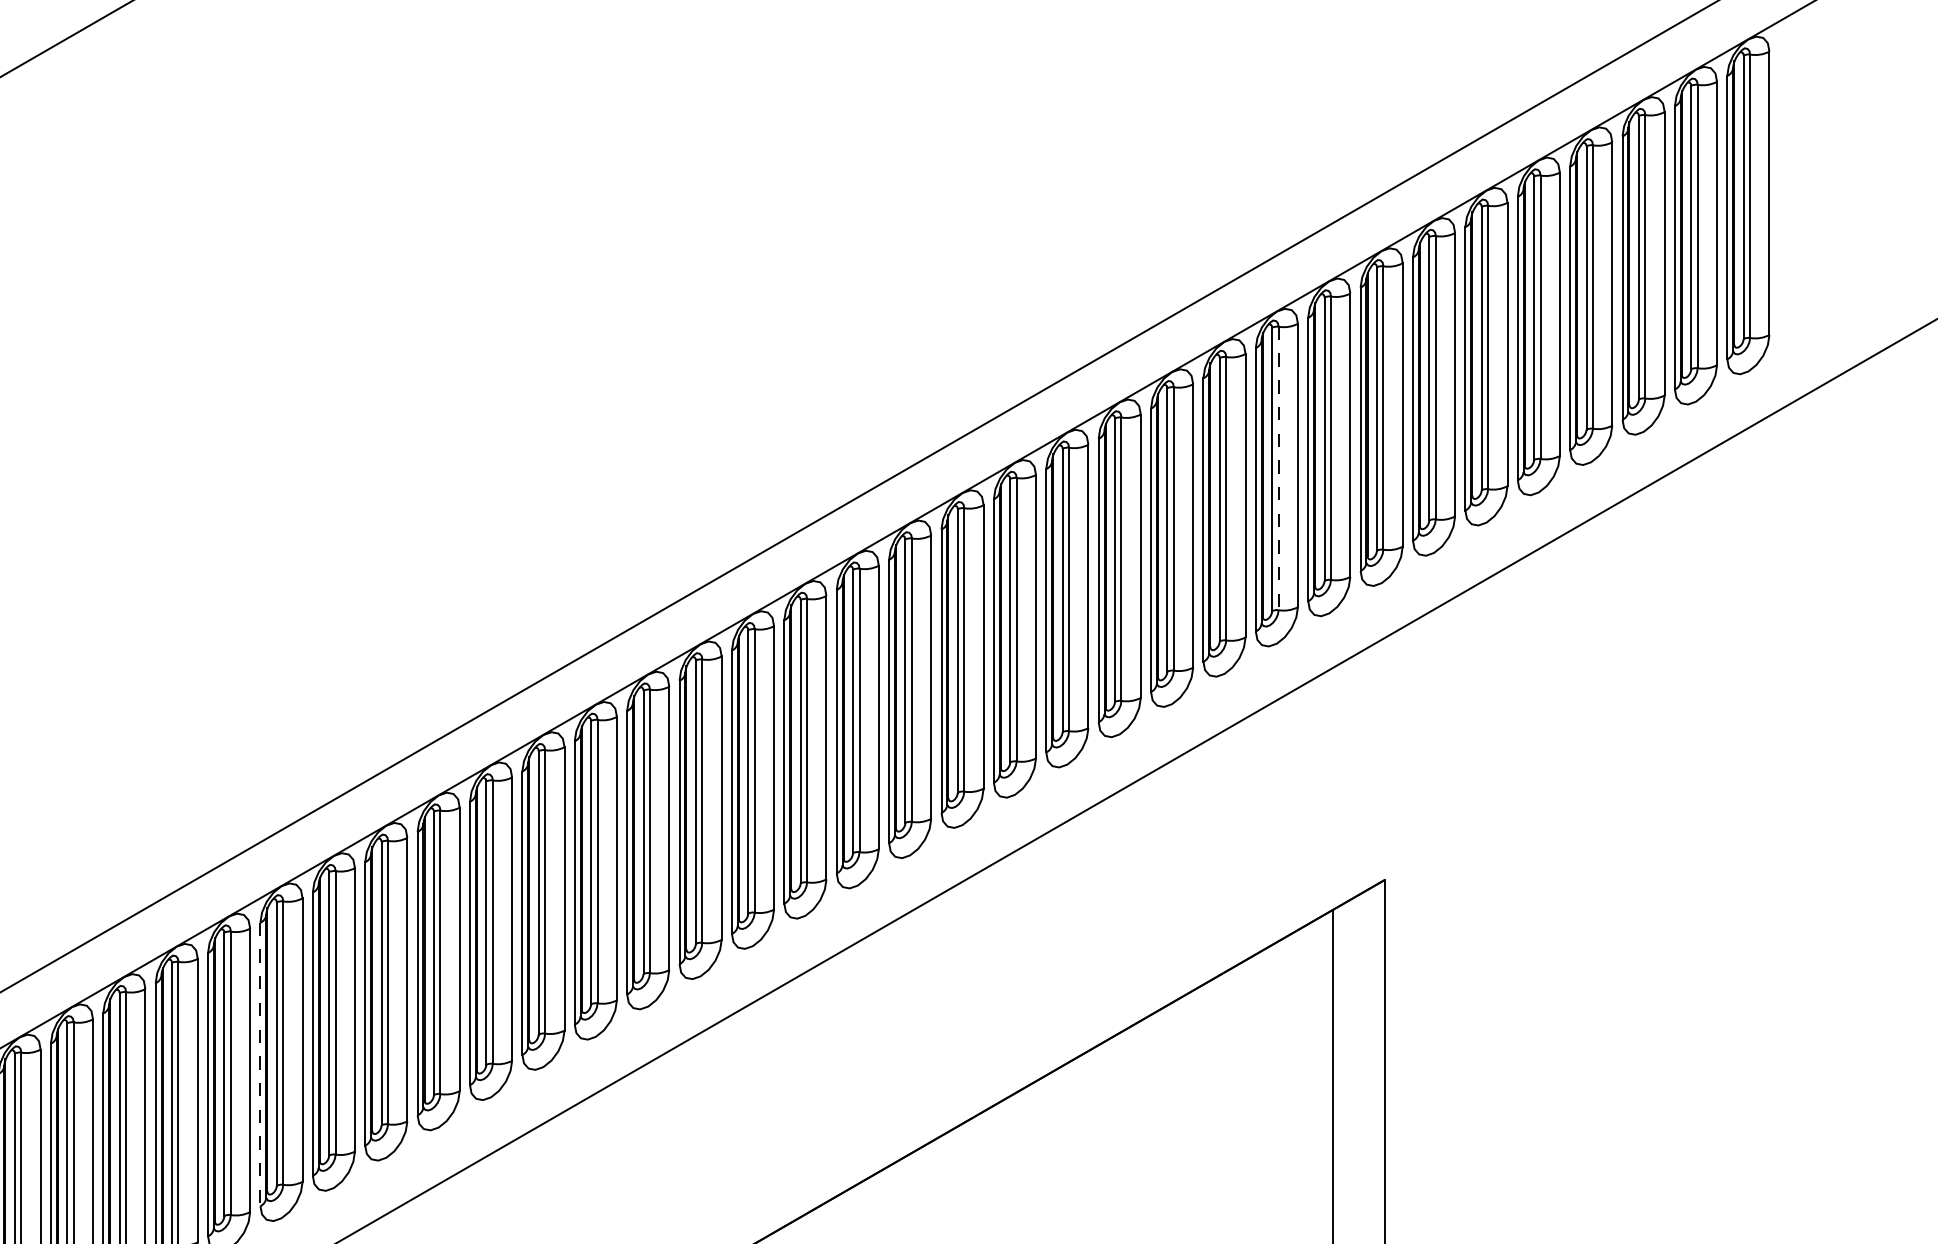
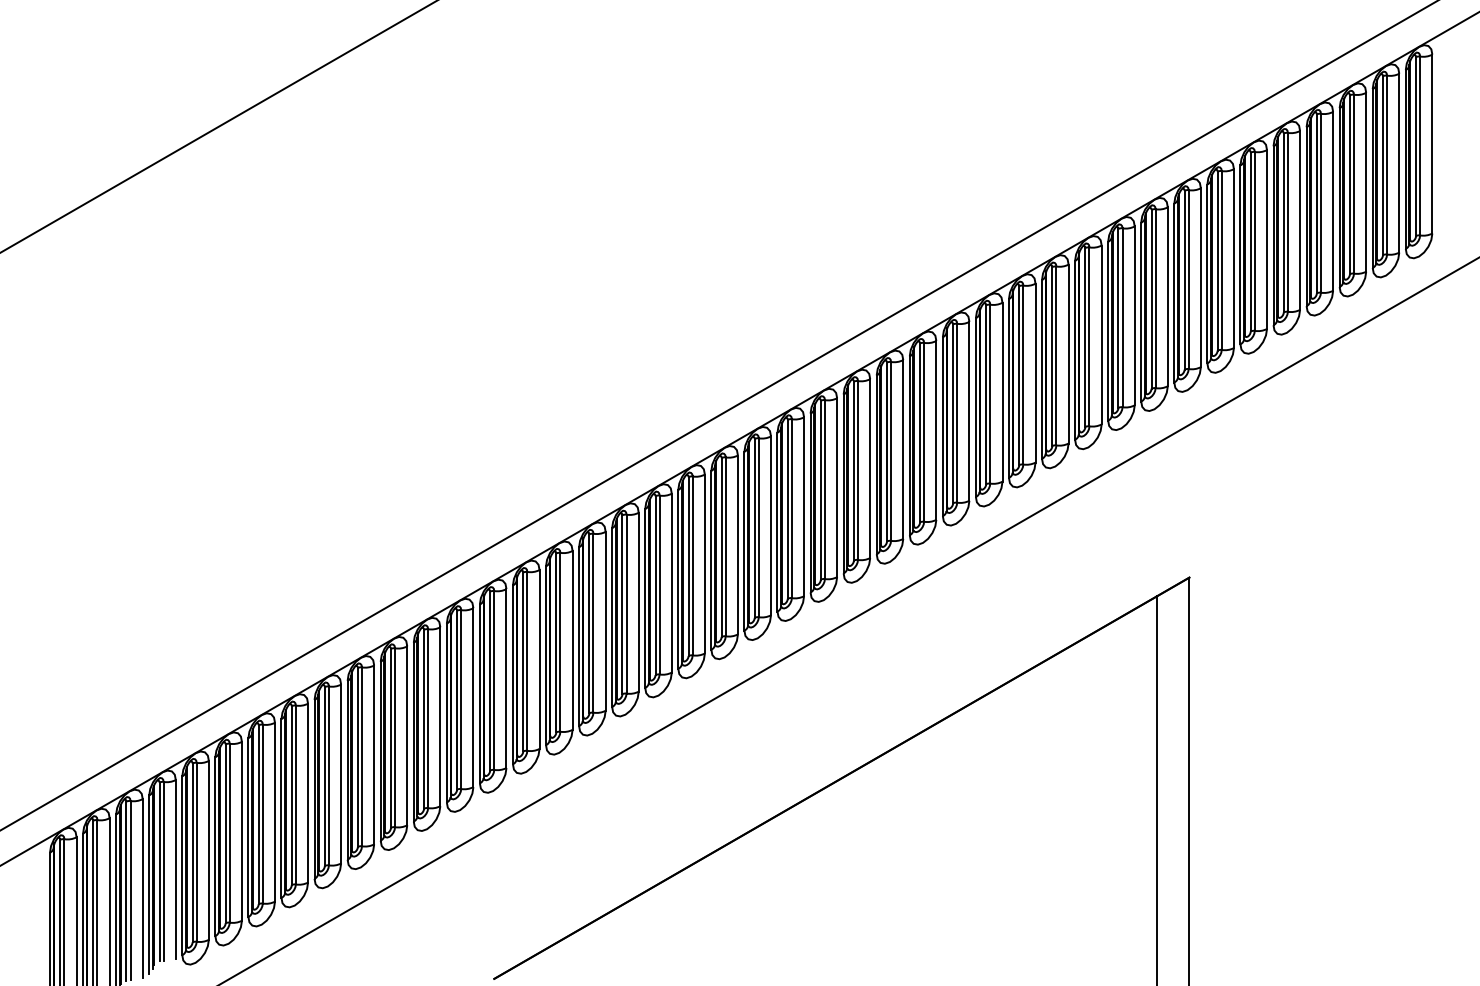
line: (1278, 469) -> (1122, 318), dashed -> solid
line: (259, 1065) -> (479, 694), dashed -> solid

